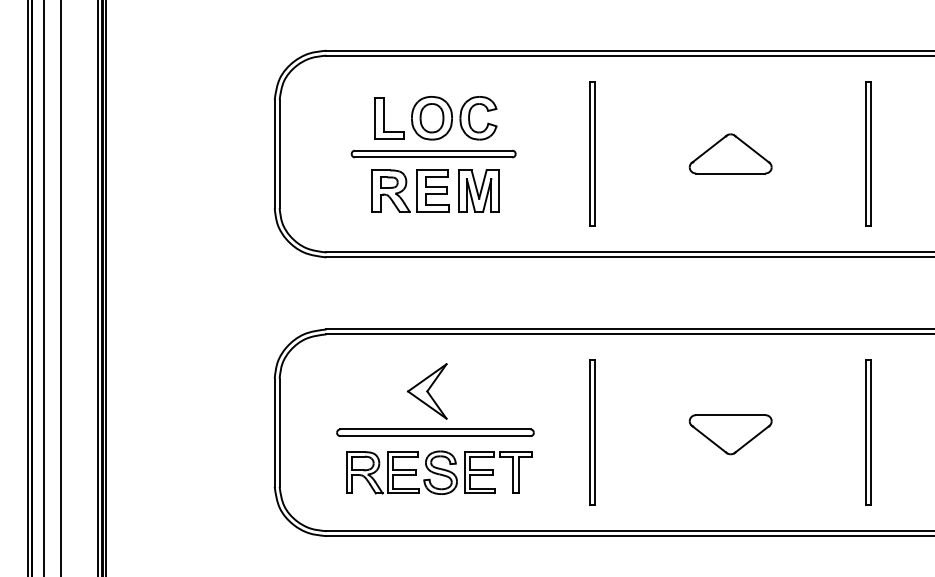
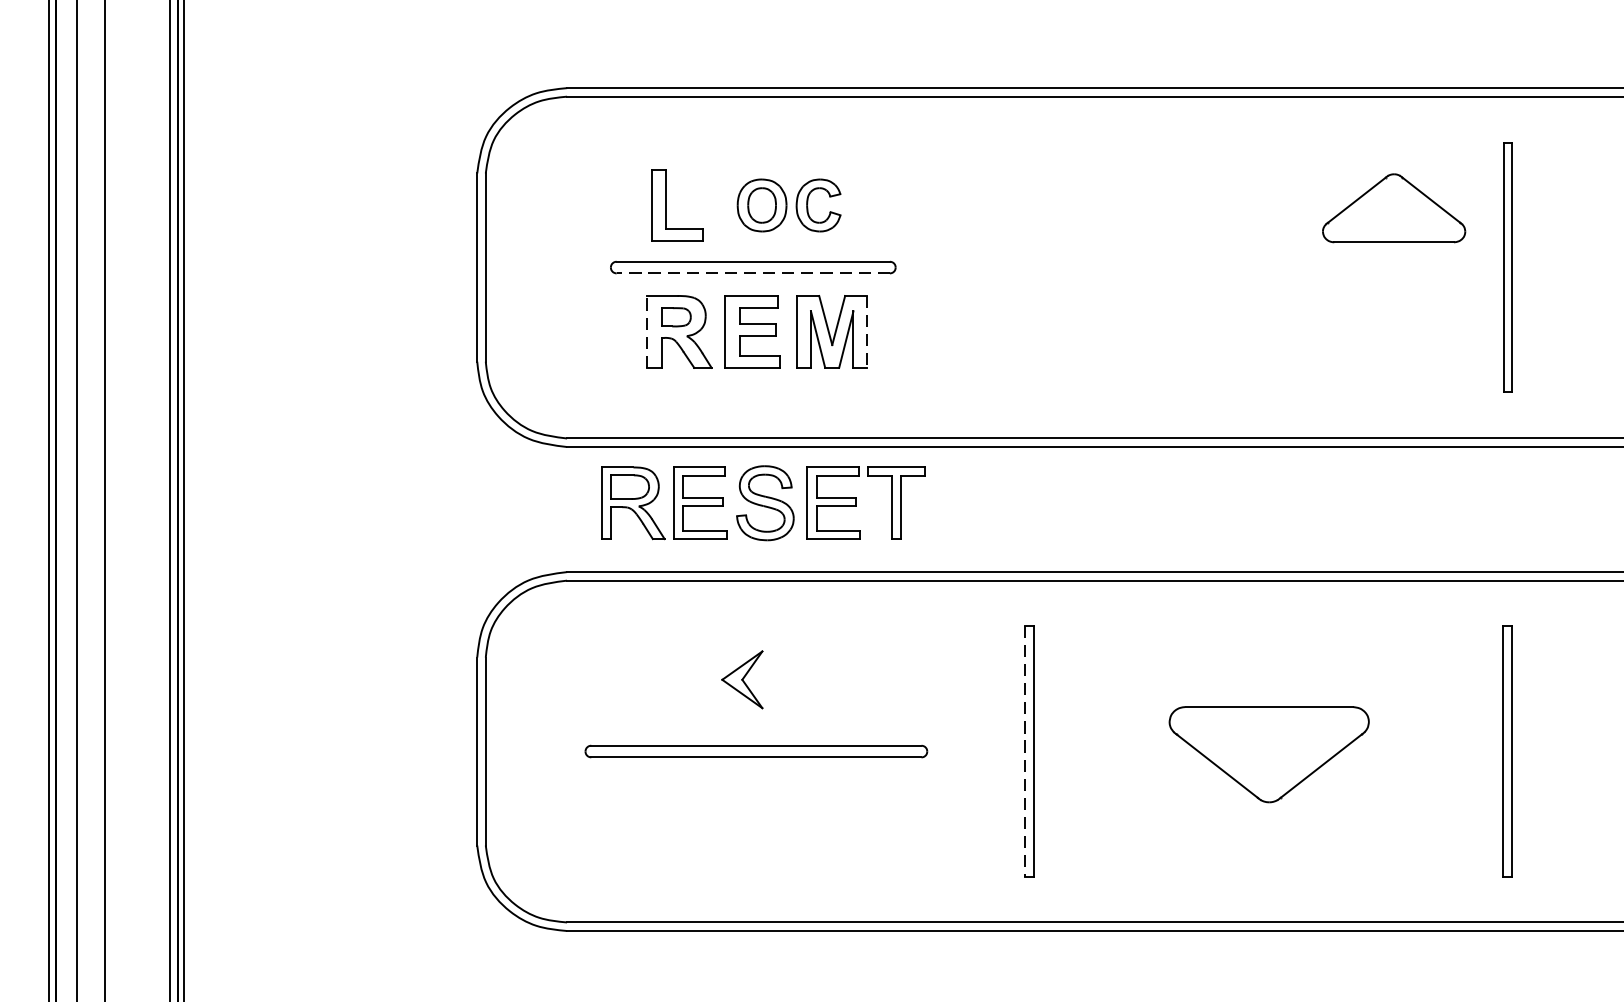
part: (454, 118) -> (789, 205), size x0.7
part: (592, 153) -> (1029, 266), removed
part: (730, 153) -> (1393, 207), moved
line: (433, 157) -> (752, 273), solid -> dashed
line: (372, 191) -> (647, 332), solid -> dashed
line: (499, 191) -> (867, 332), solid -> dashed
part: (427, 391) -> (742, 679), size x0.6
line: (590, 433) -> (1025, 752), solid -> dashed
part: (730, 434) -> (1268, 754), size x1.4
part: (439, 472) -> (763, 502), moved

